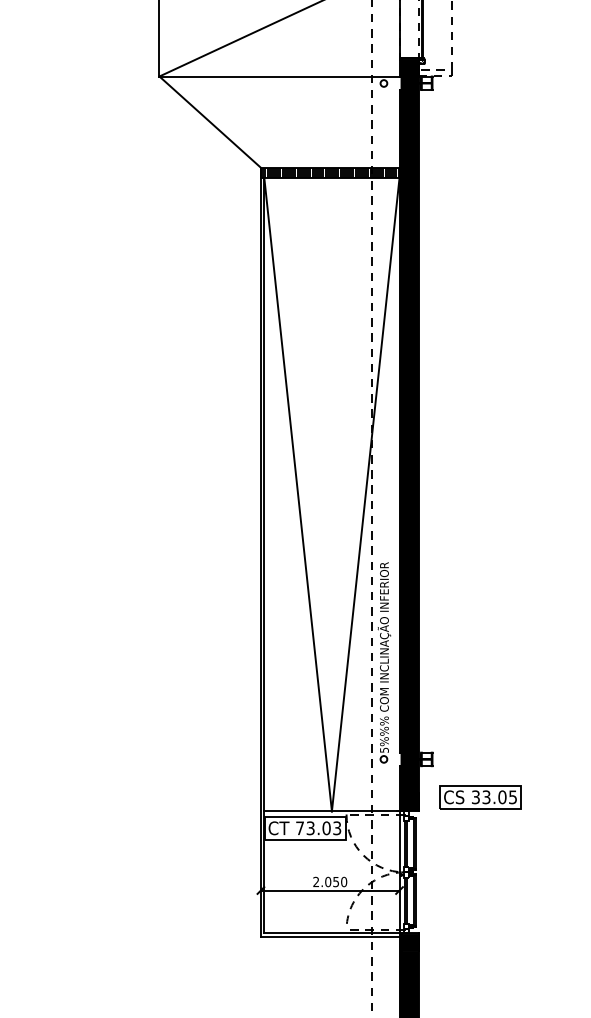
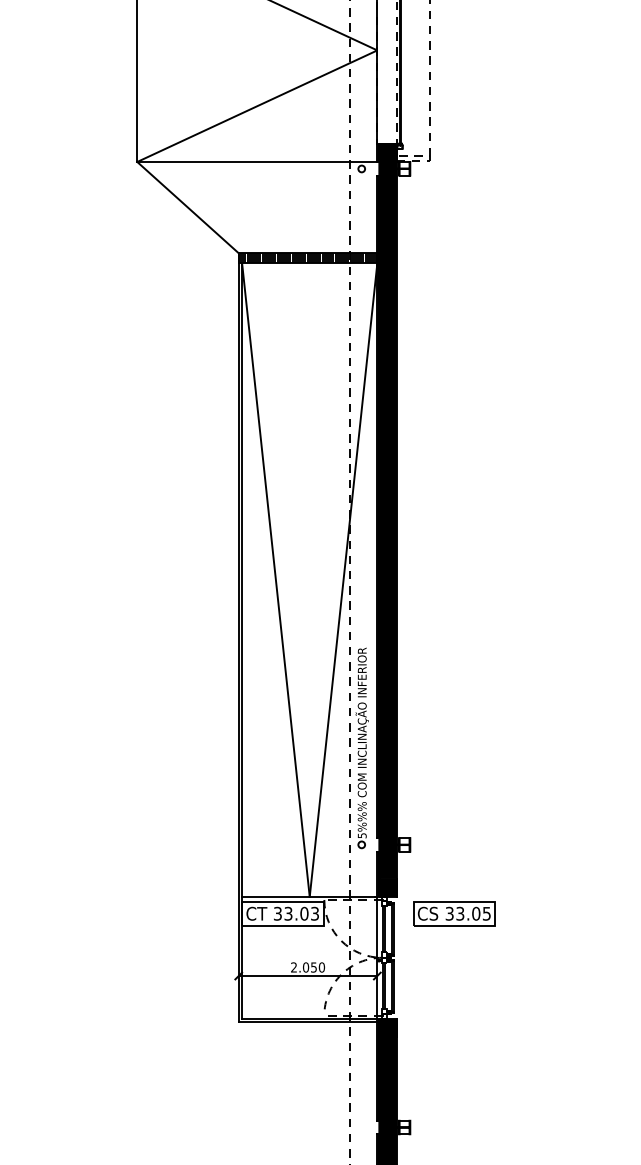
part: (480, 797) -> (454, 913), moved
text: (299, 828) -> (277, 913), 73.03 -> 33.03

